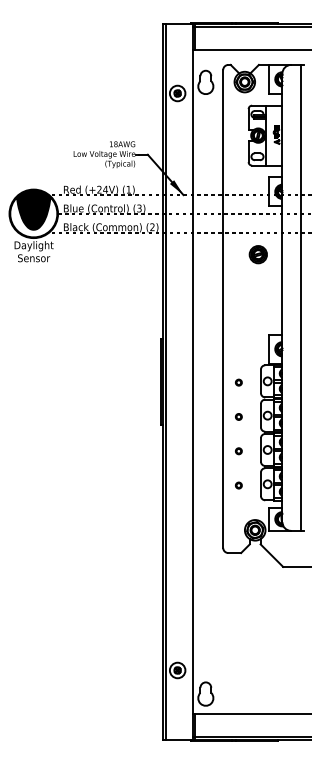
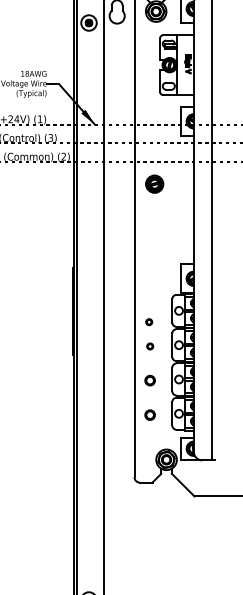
part: (257, 254) -> (153, 184), moved
part: (238, 382) -> (148, 322), moved
part: (238, 451) -> (149, 381), size x1.6
part: (238, 485) -> (149, 415), size x1.6

